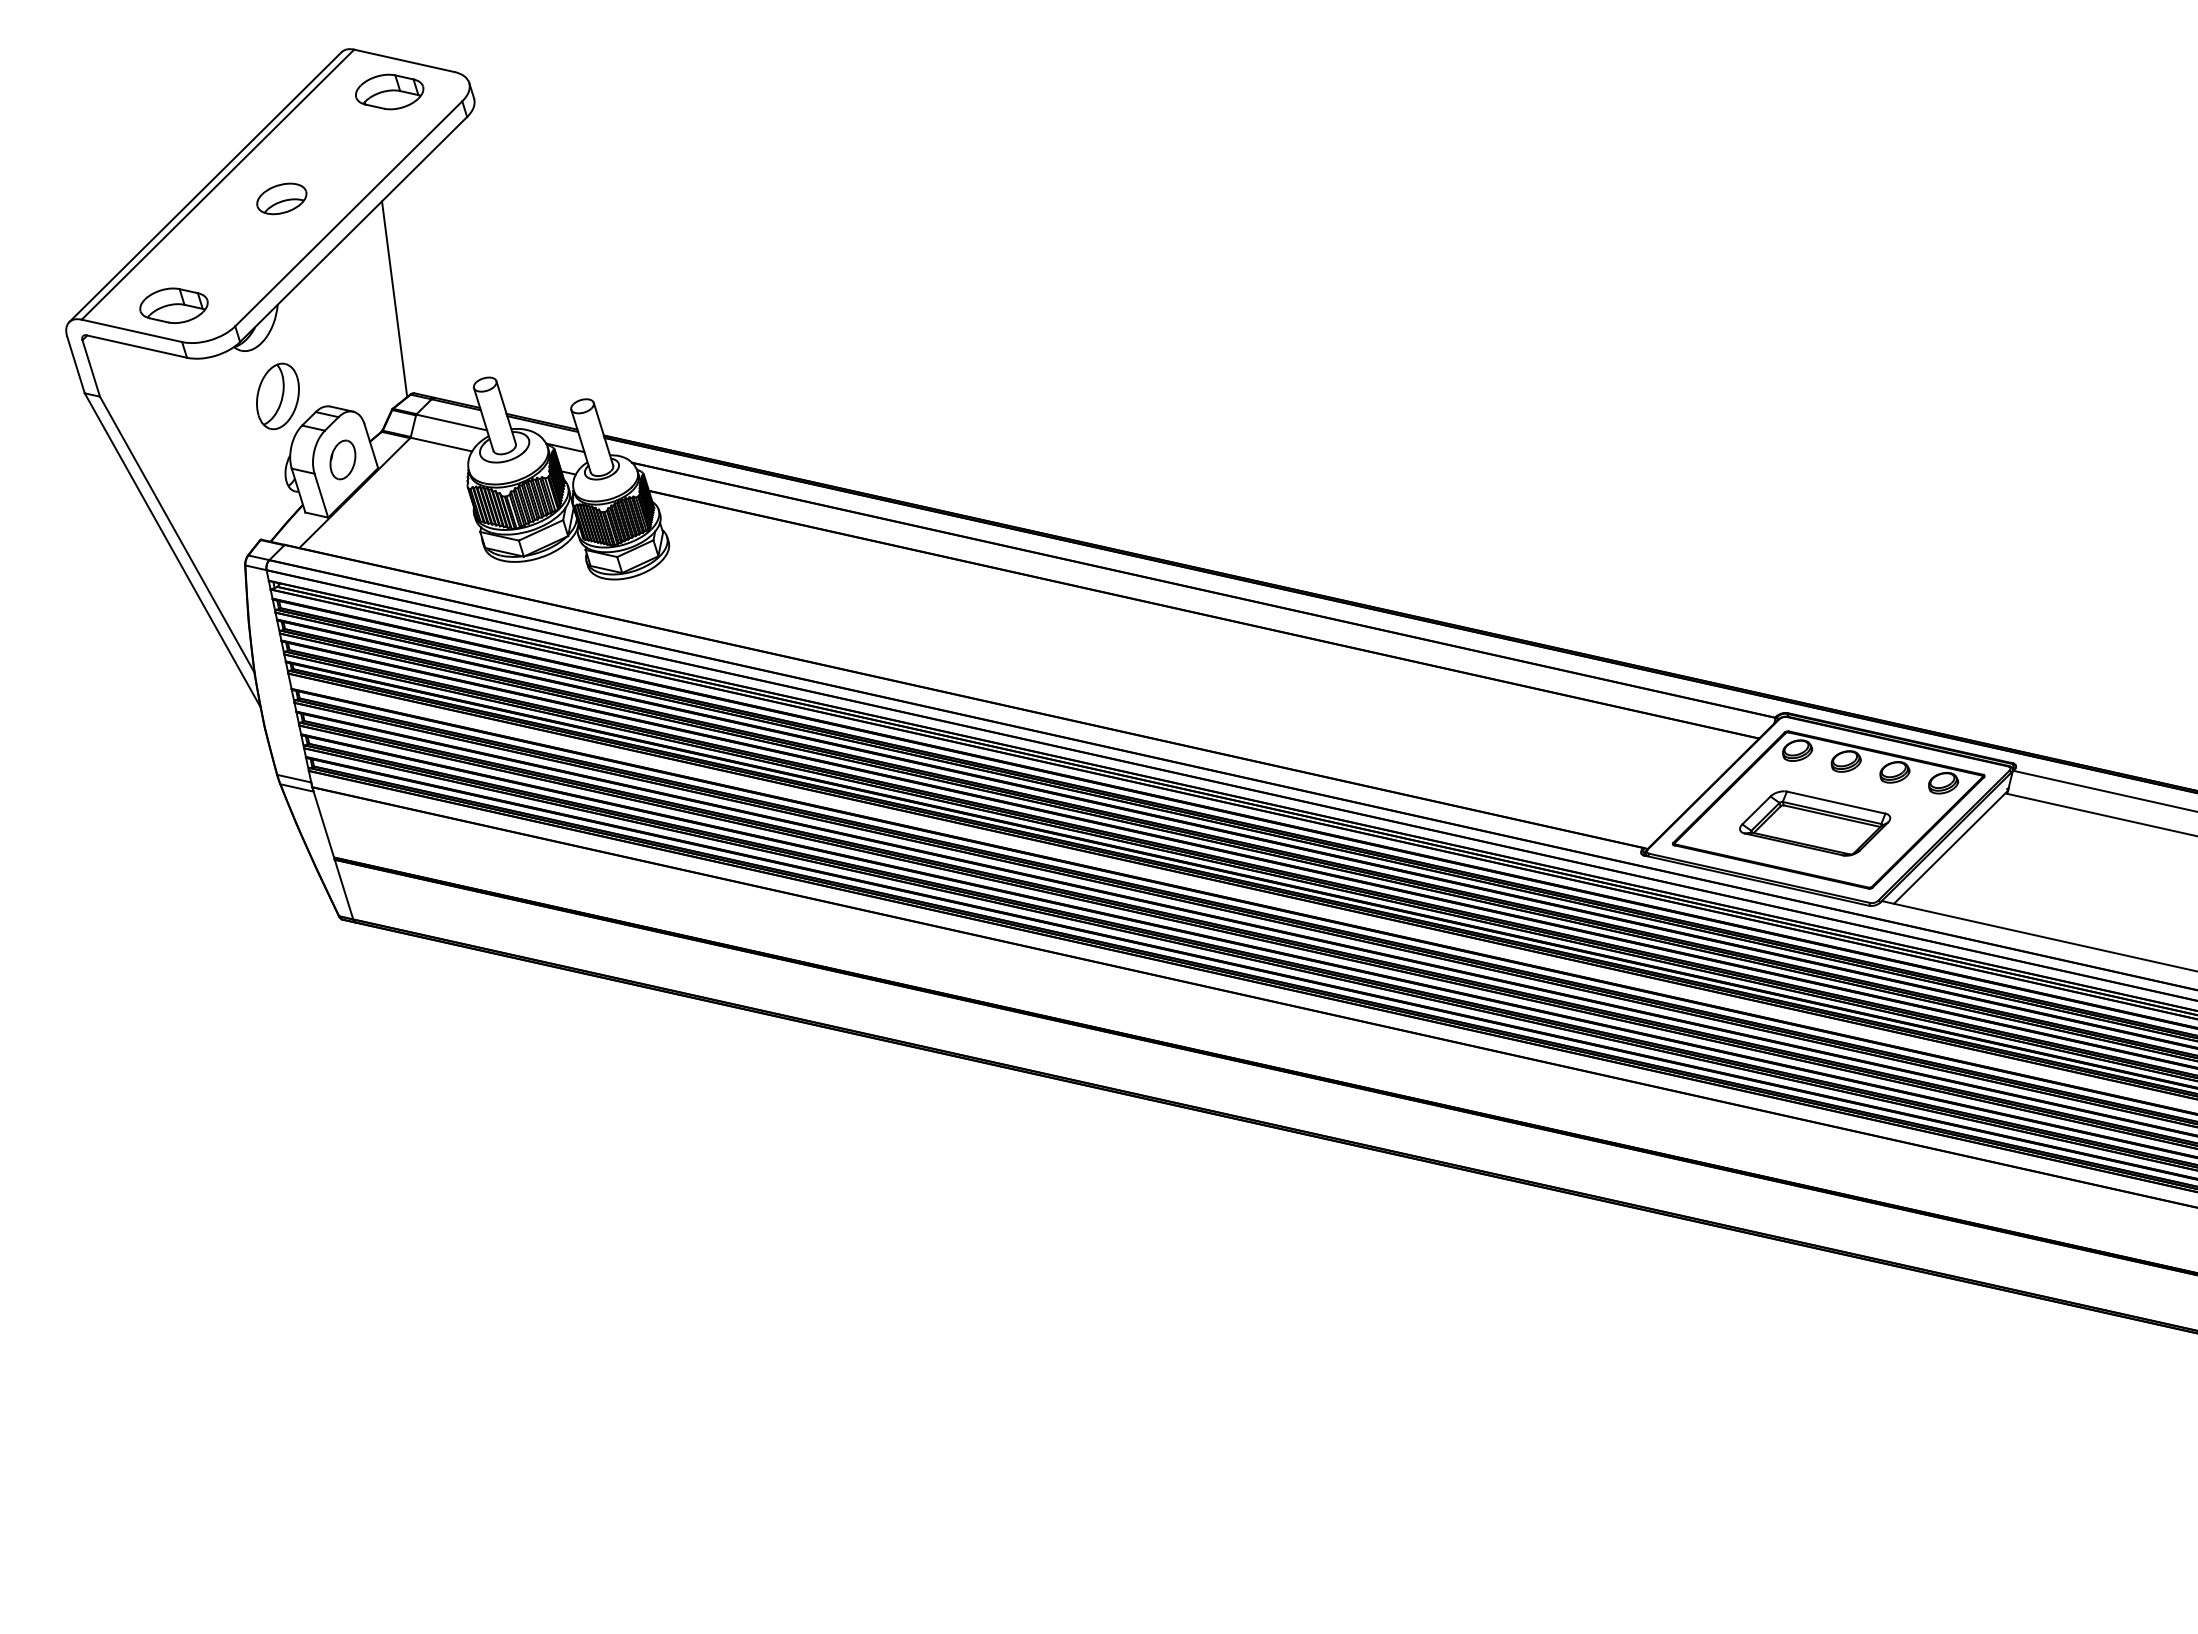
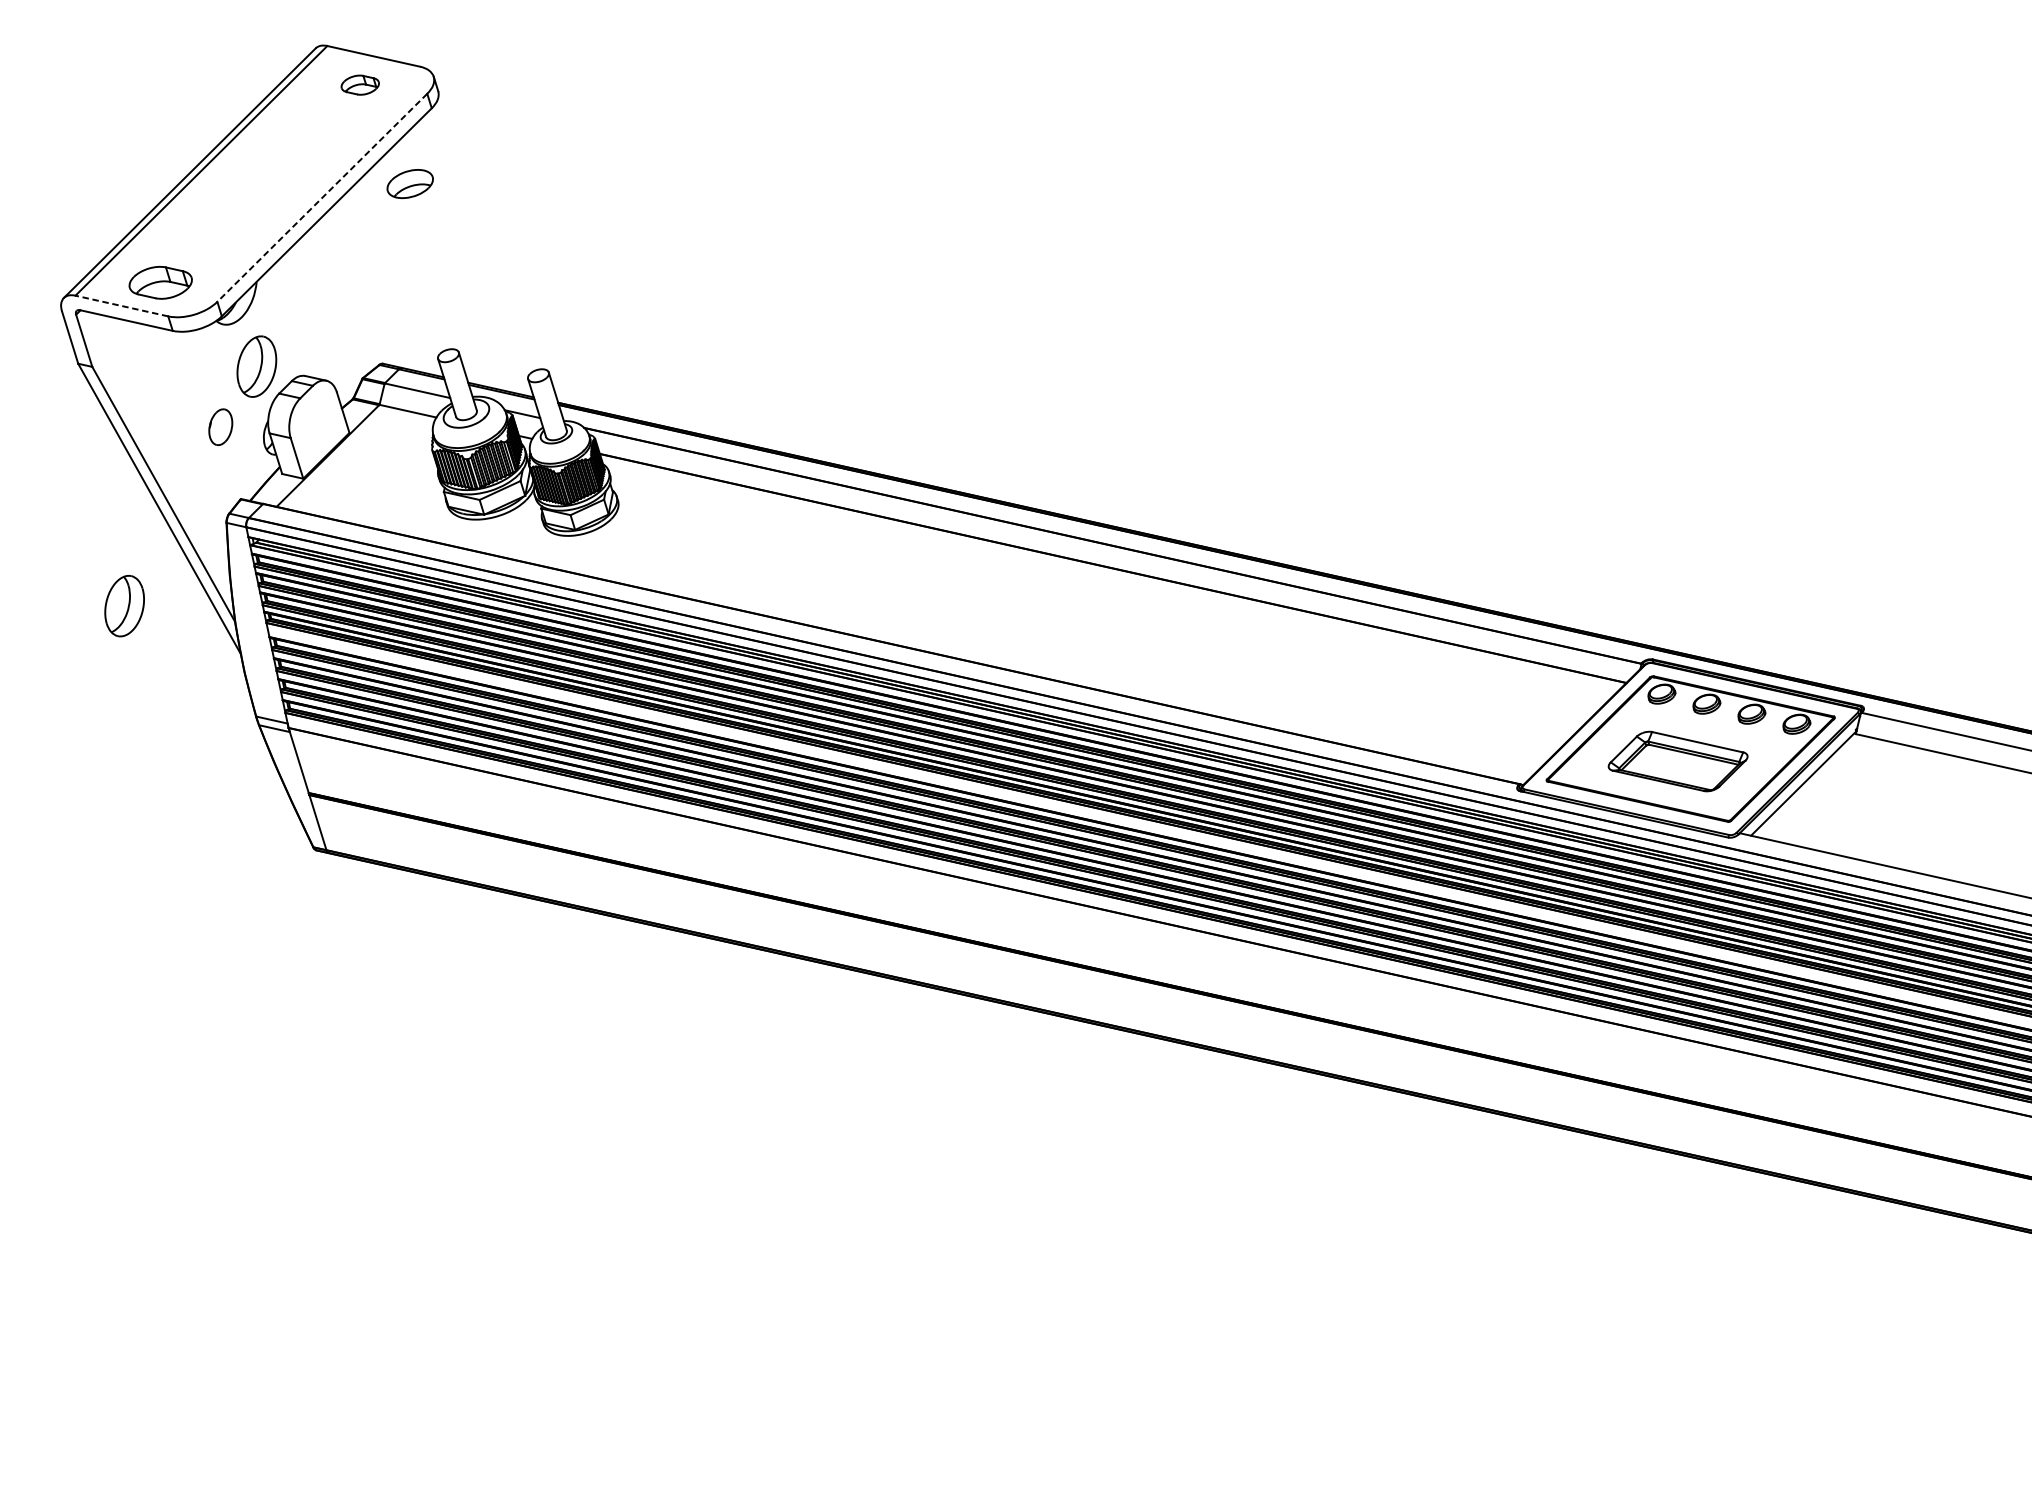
part: (389, 91) -> (359, 84), size x0.6
part: (281, 198) -> (409, 183), moved
line: (348, 213) -> (322, 197), solid -> dashed
line: (394, 299) -> (364, 277), removed
line: (131, 330) -> (121, 305), solid -> dashed
part: (342, 459) -> (220, 426), moved
part: (134, 655) -> (124, 606), added

